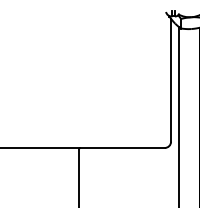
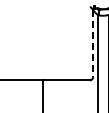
line: (171, 81) -> (93, 44), solid -> dashed

